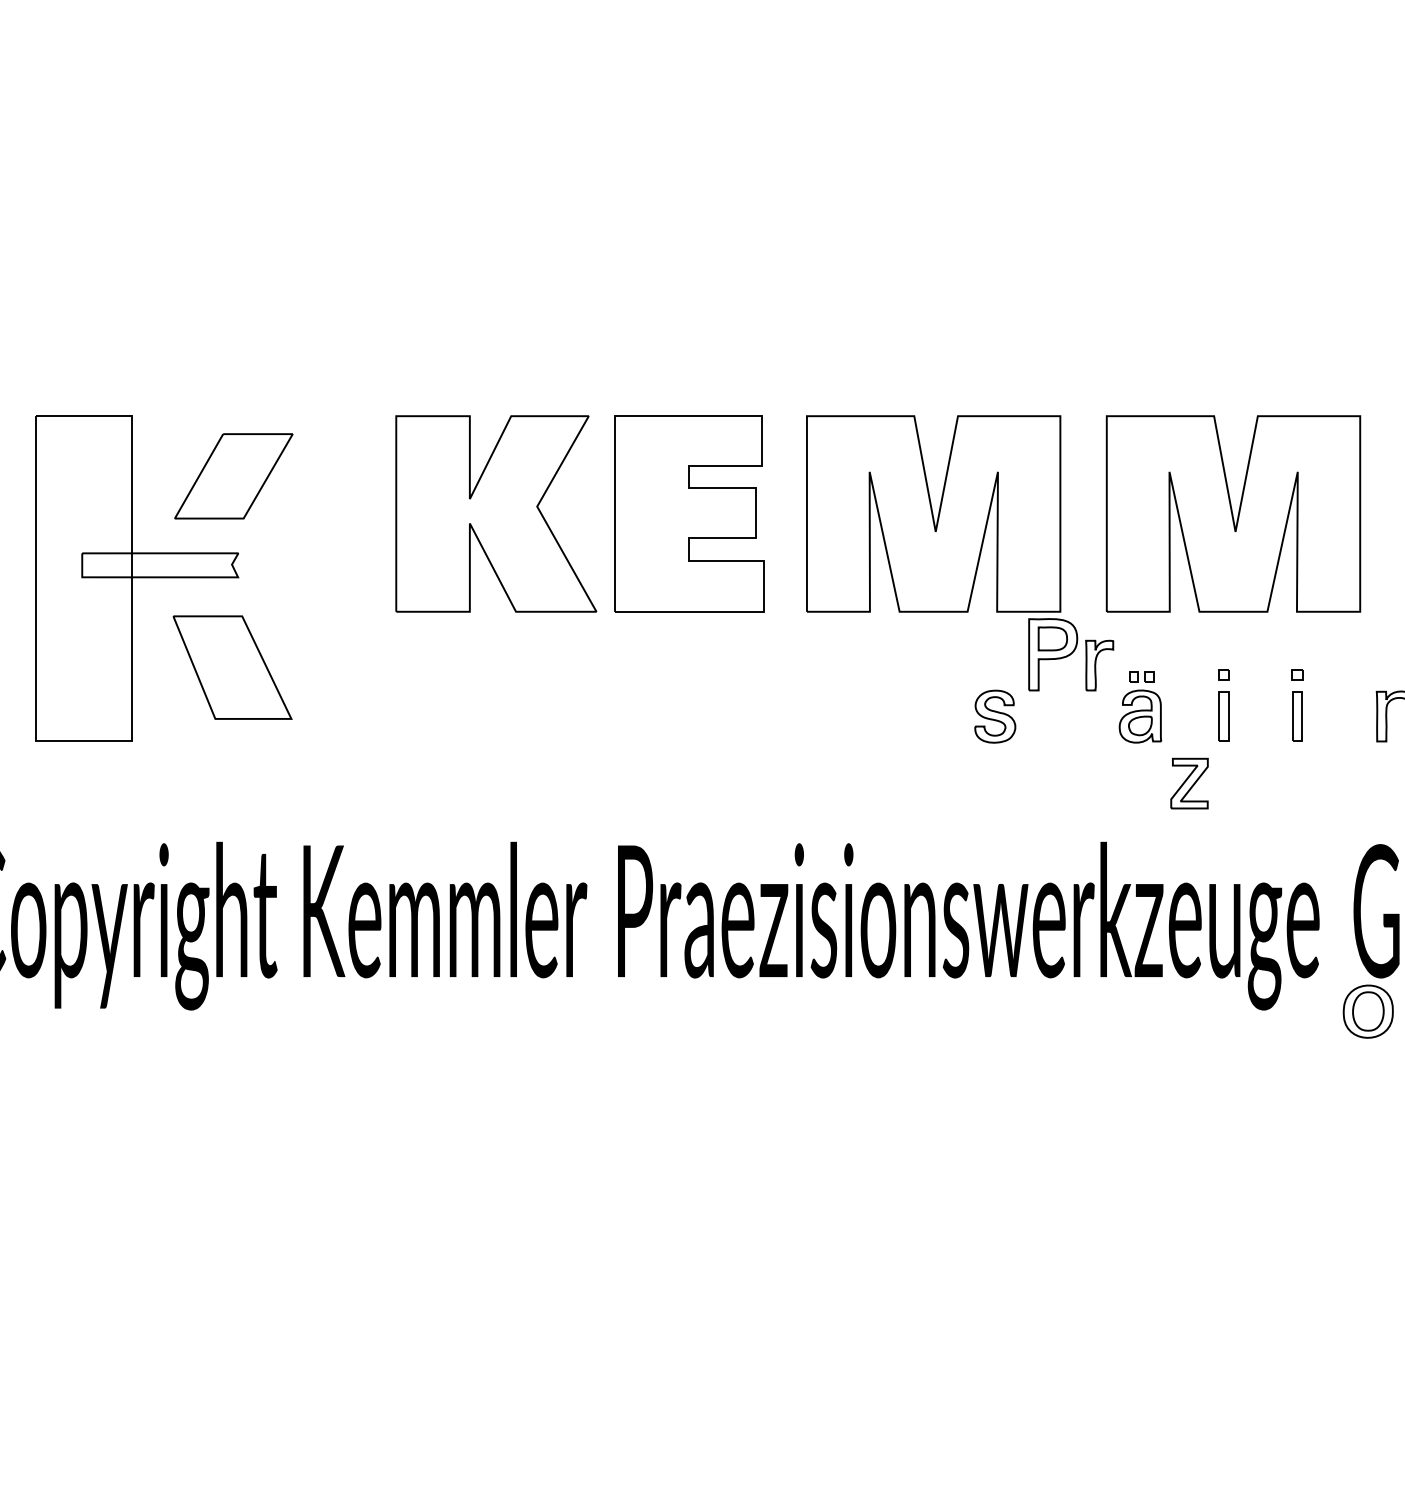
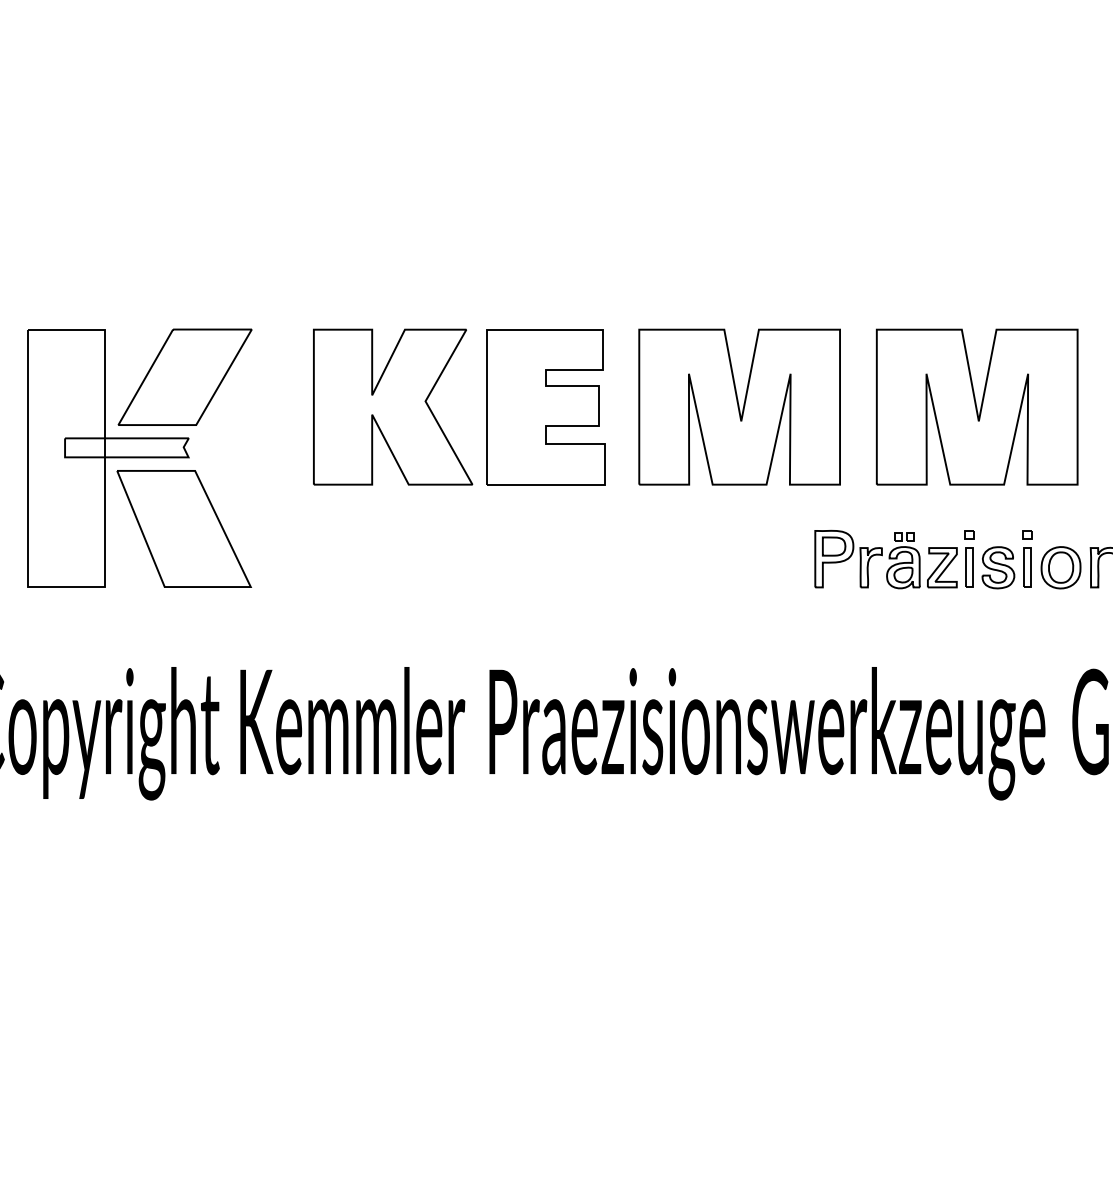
part: (233, 476) -> (184, 377), size x1.43
part: (1071, 654) -> (848, 558), moved
part: (232, 667) -> (184, 528), size x1.43
part: (995, 716) -> (998, 567), moved
part: (1189, 783) -> (942, 567), moved
part: (1367, 1011) -> (1060, 567), moved

